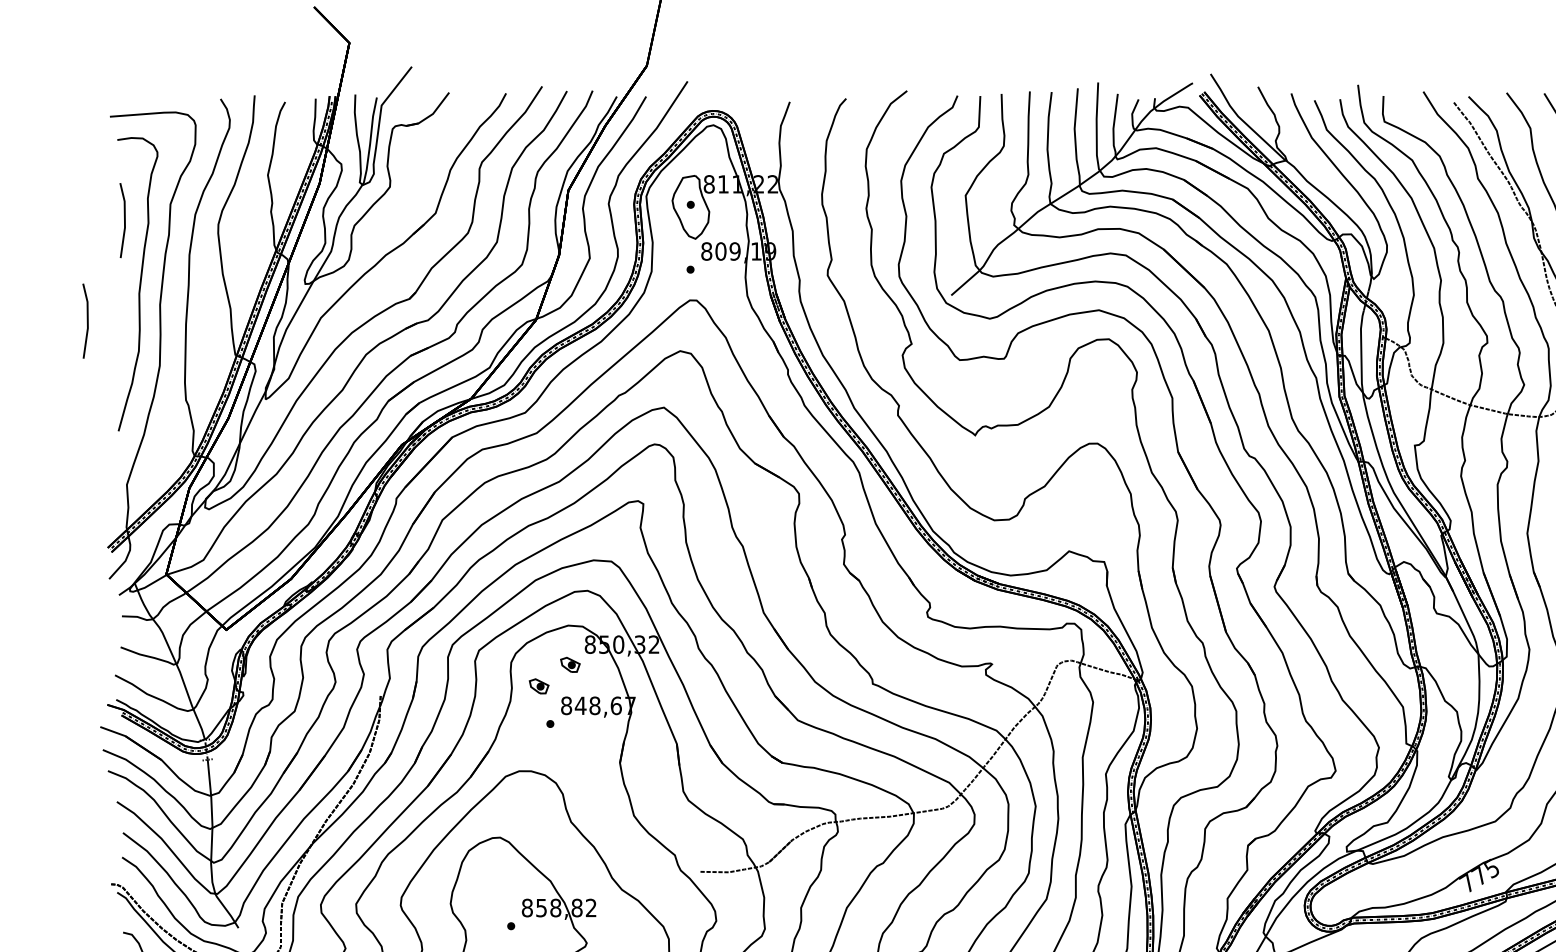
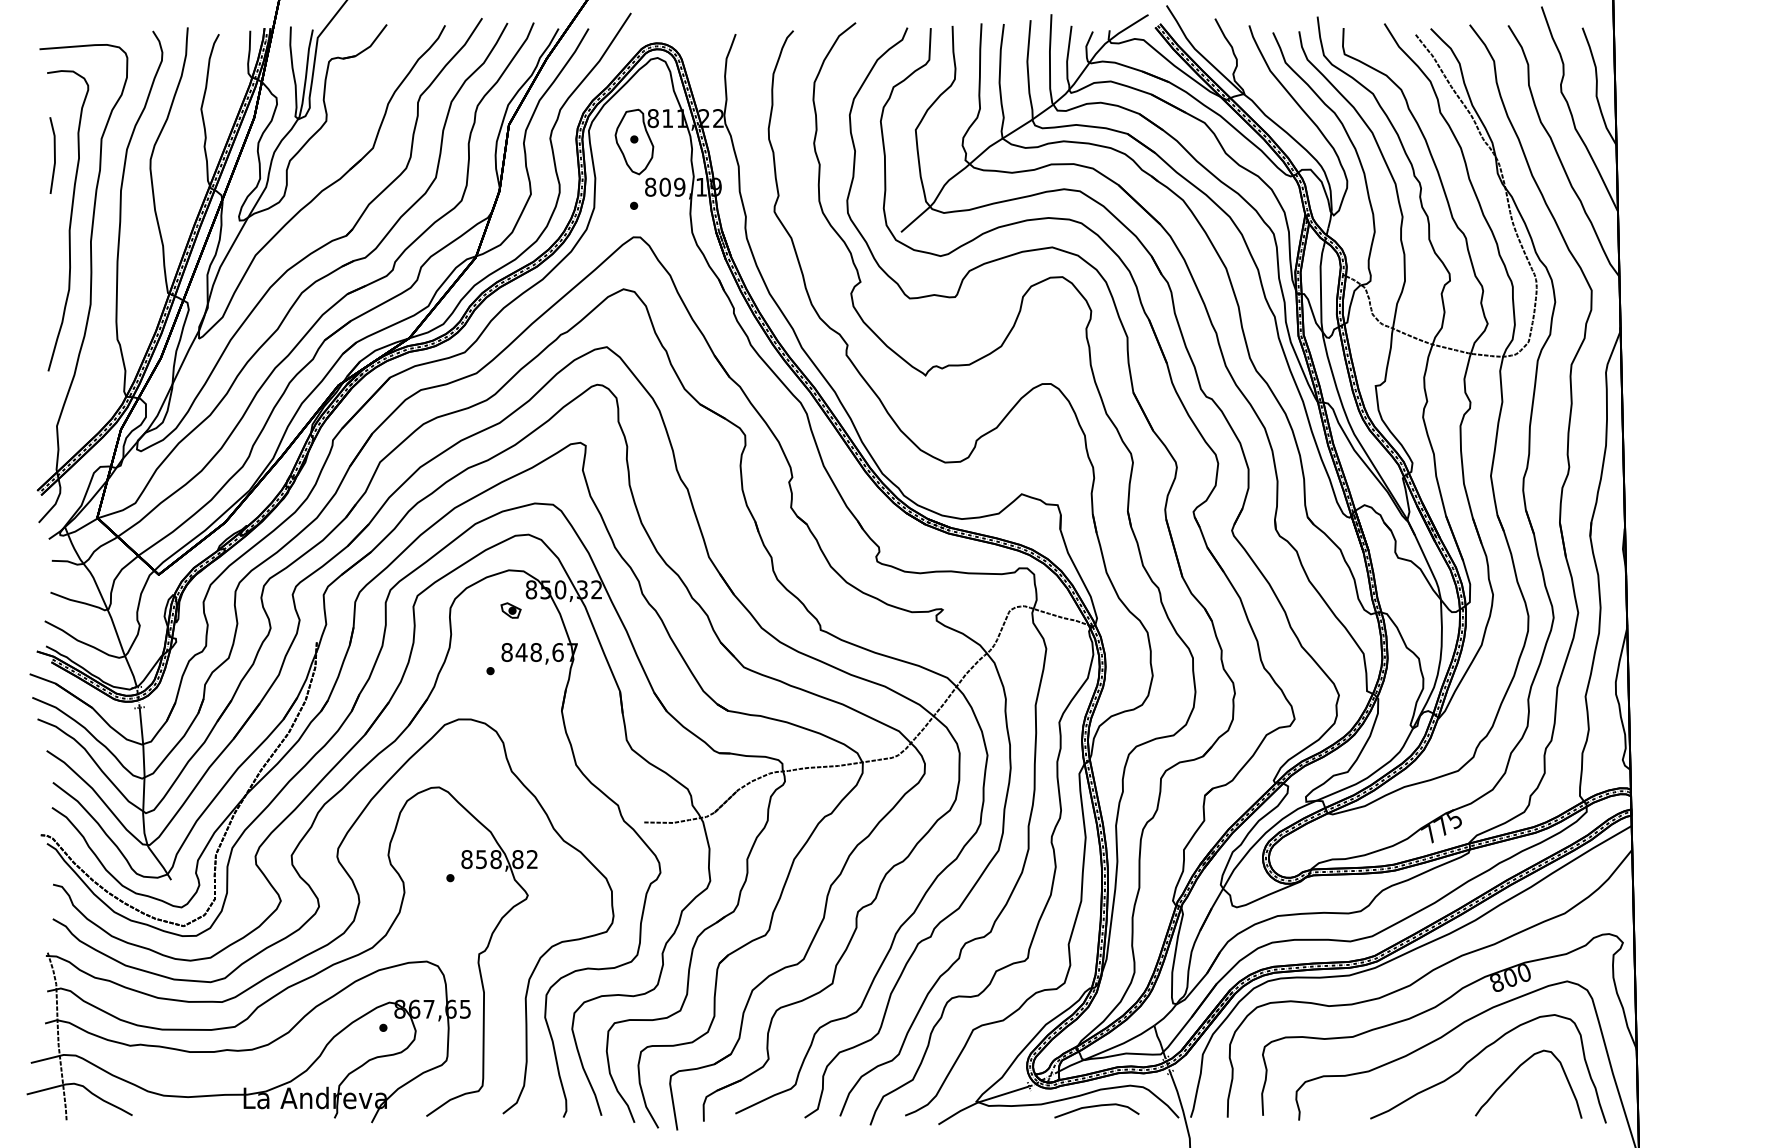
line: (87, 321) -> (16, 258), removed
part: (538, 686) -> (478, 632), removed

